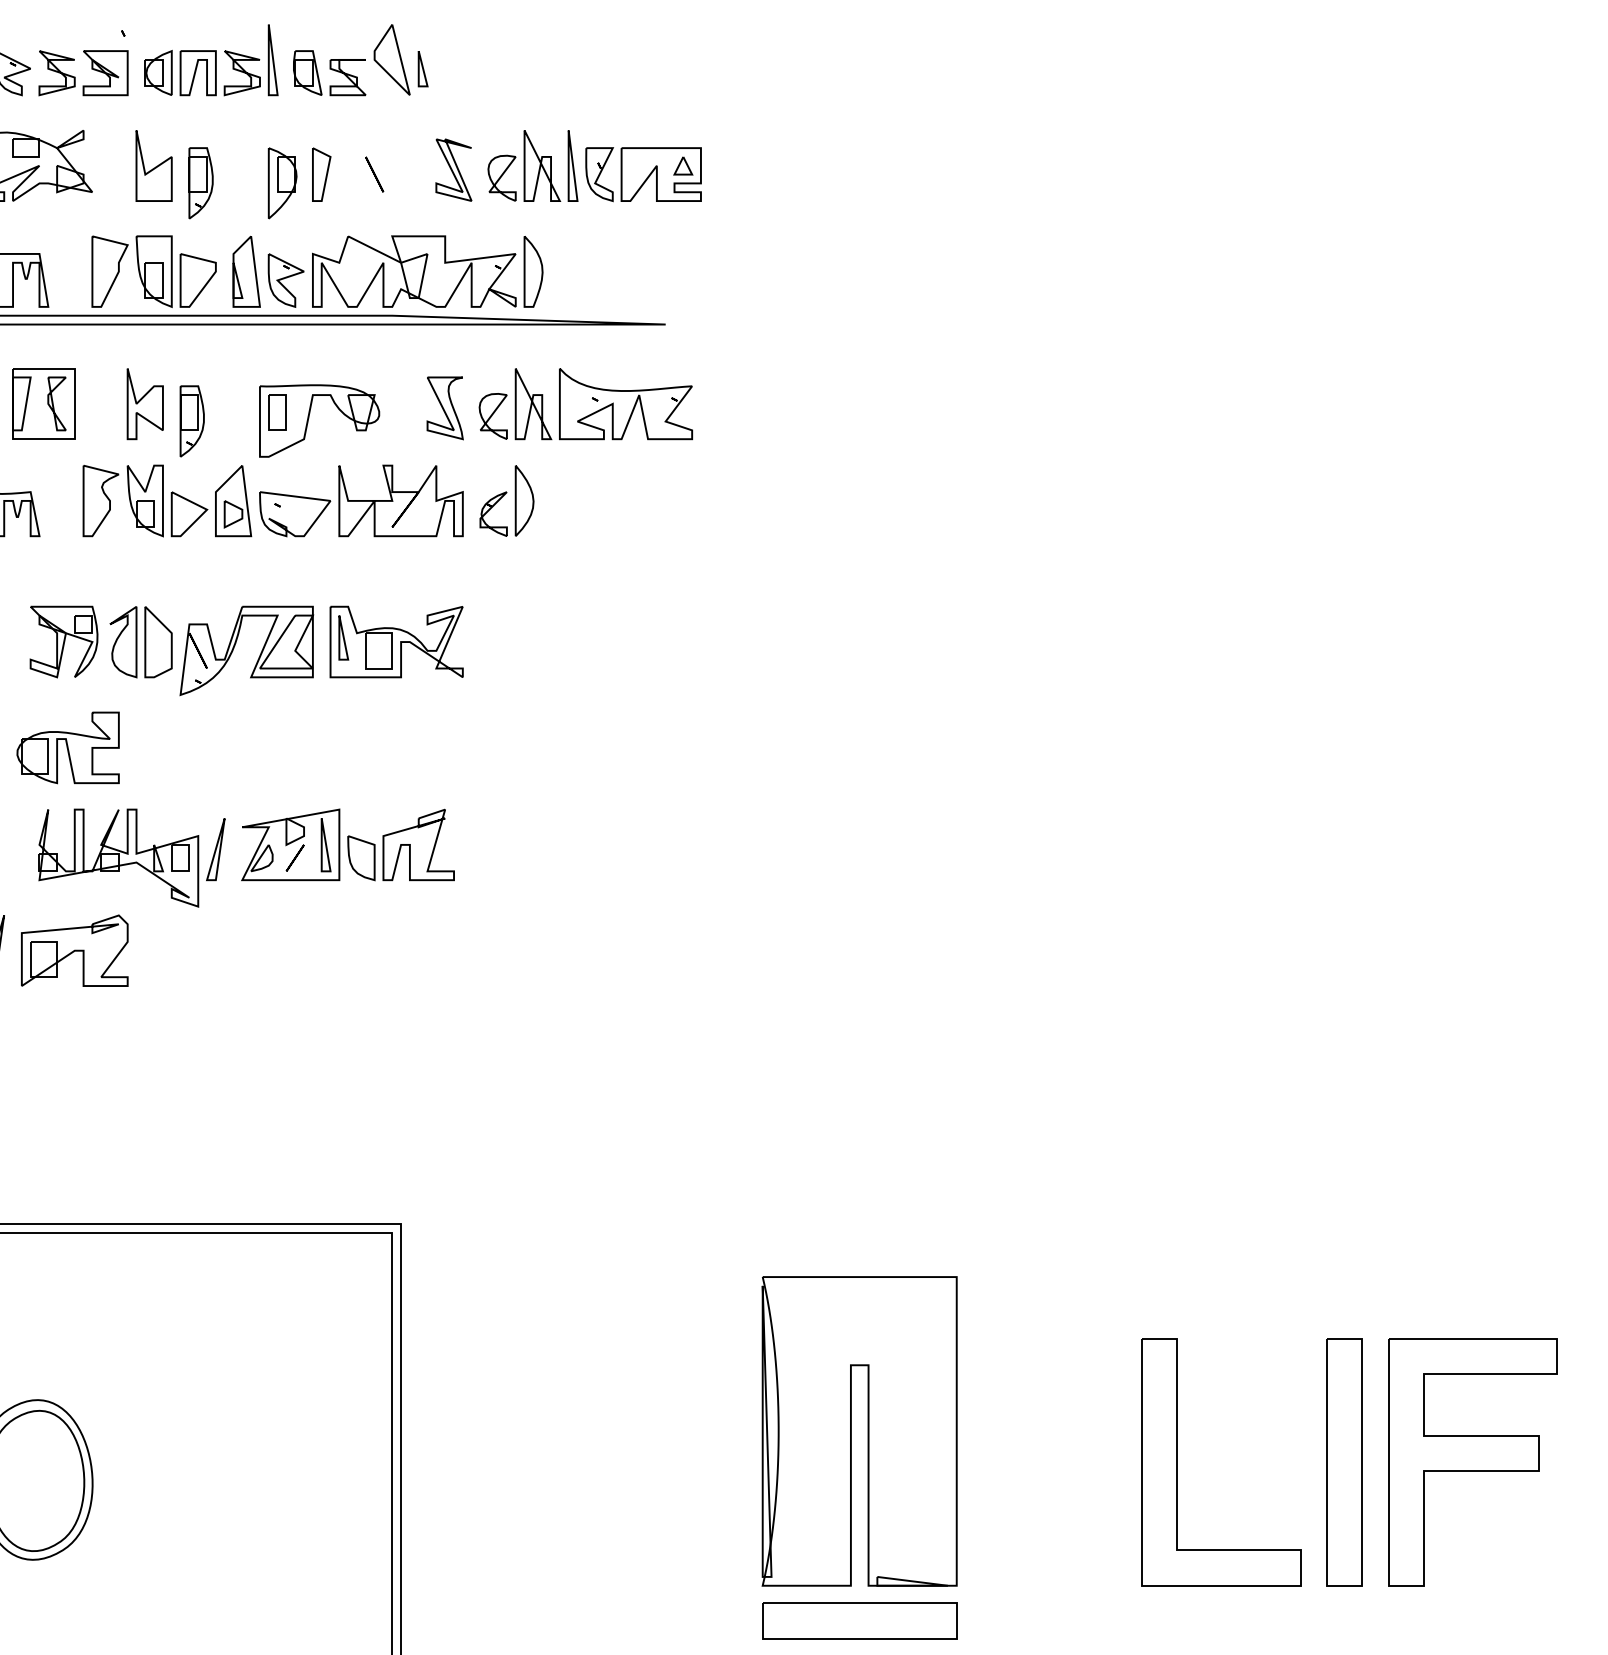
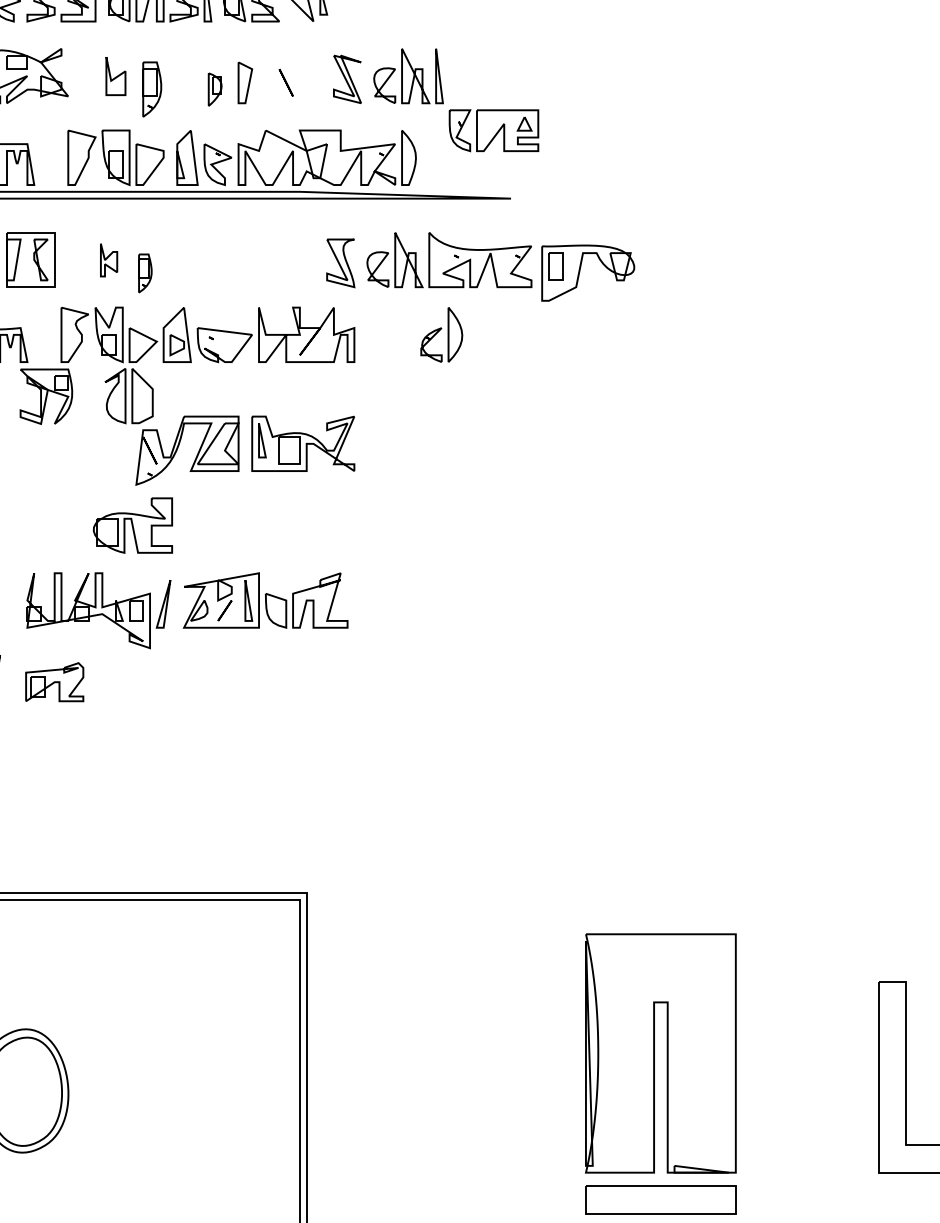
part: (153, 165) -> (115, 75), size x0.7
part: (643, 174) -> (493, 130), moved
part: (282, 183) -> (215, 89), size x0.6
part: (144, 404) -> (108, 260), size x0.6
part: (309, 418) -> (580, 271), moved
part: (191, 421) -> (144, 273), size x0.7
part: (506, 500) -> (441, 334), moved
part: (63, 641) -> (45, 396), moved
part: (140, 642) -> (128, 396), moved
part: (67, 747) -> (132, 525), moved
part: (74, 950) -> (54, 682), size x0.7

